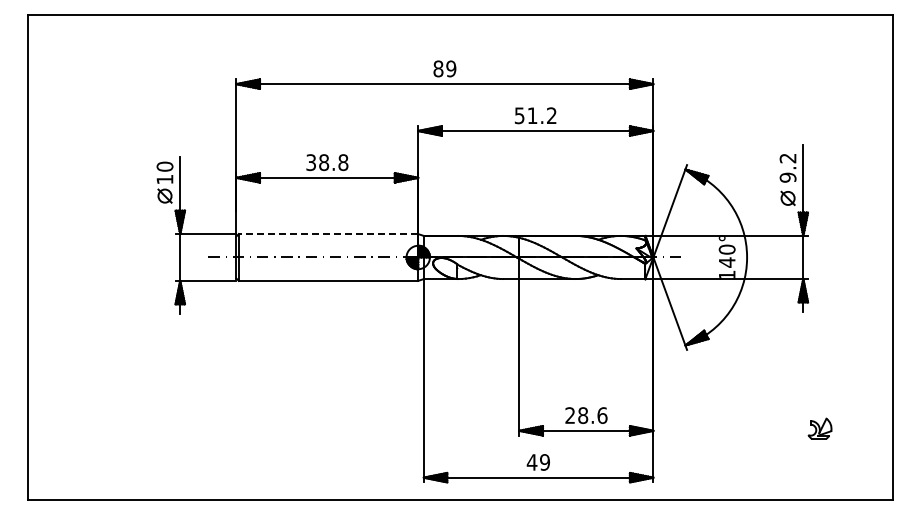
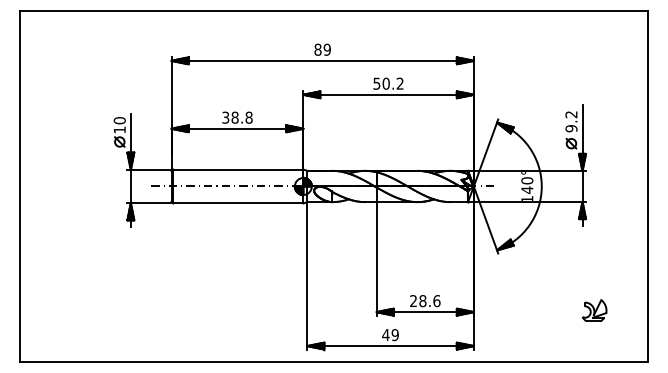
text: (532, 115) -> (386, 83), 51.2 -> 50.2
line: (328, 234) -> (238, 169), dashed -> solid
part: (819, 428) -> (594, 310), size x1.43

